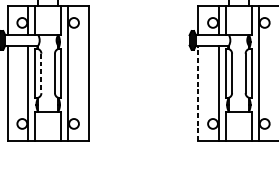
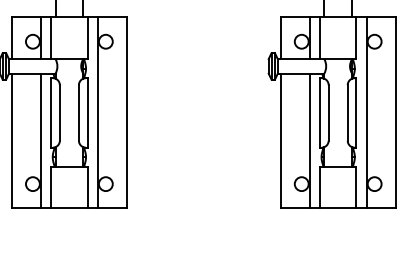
line: (41, 73) -> (59, 112), dashed -> solid
line: (197, 92) -> (280, 140), dashed -> solid

